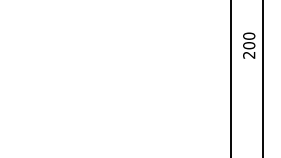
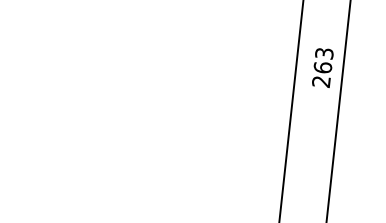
text: (249, 40) -> (324, 60), 200 -> 263

